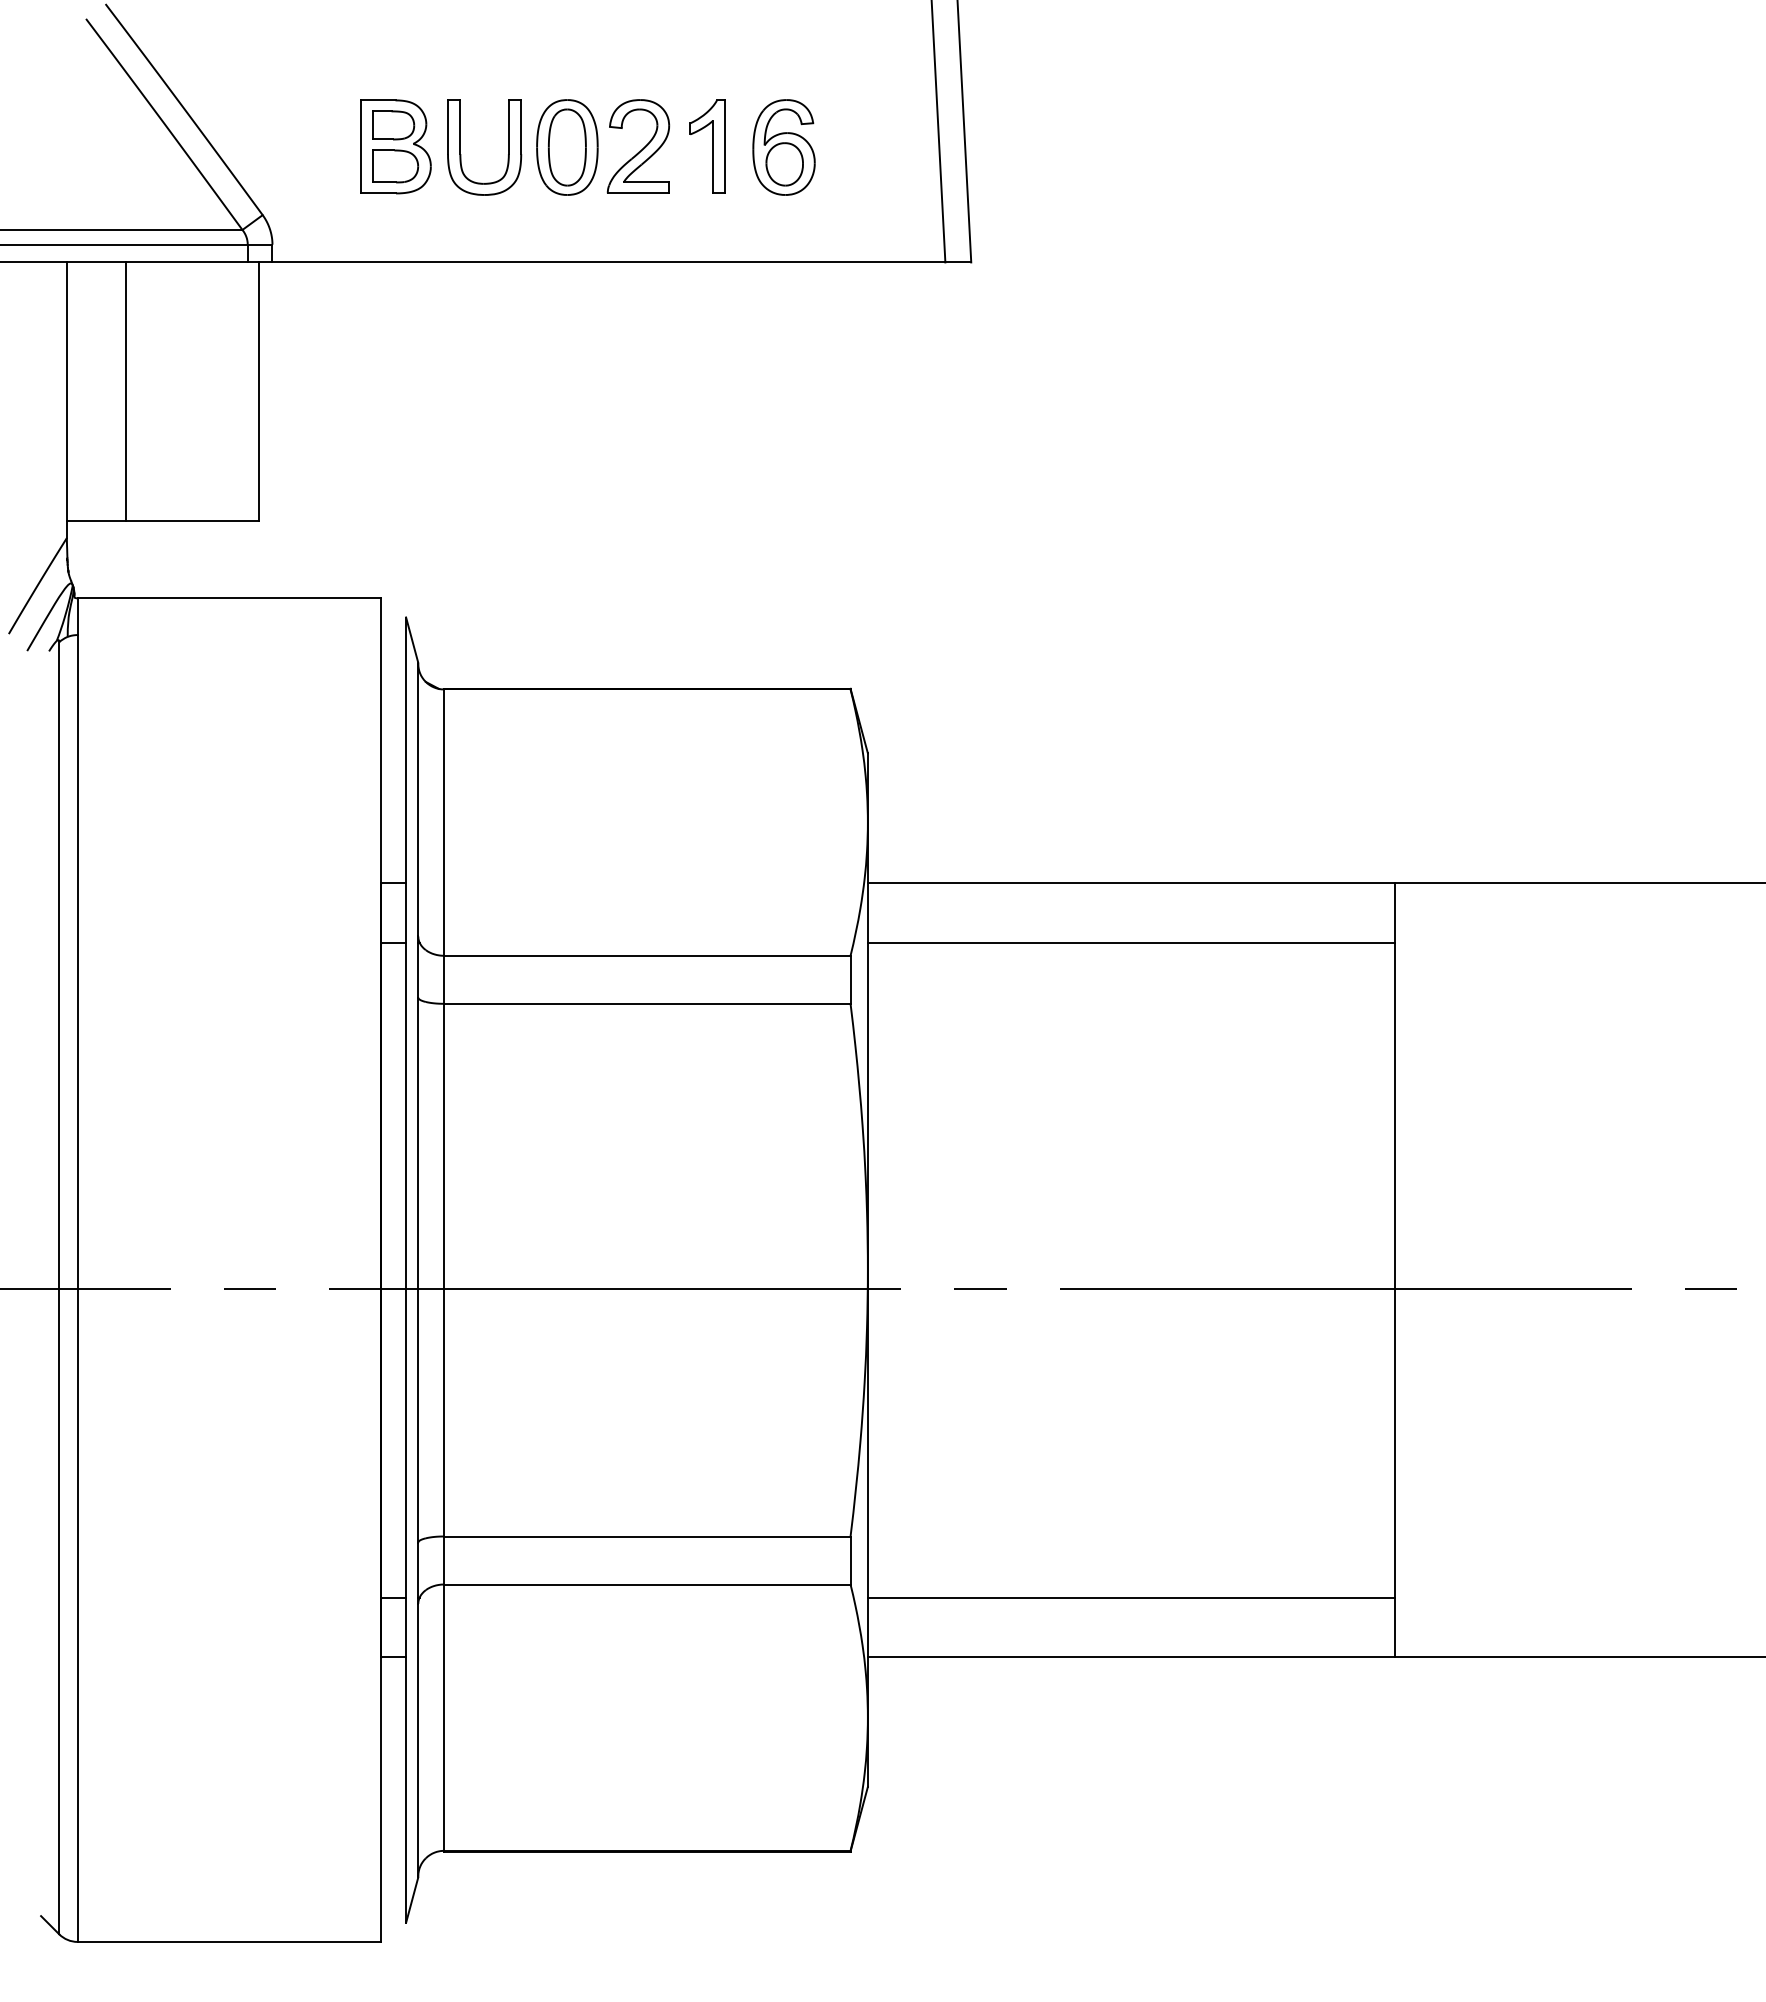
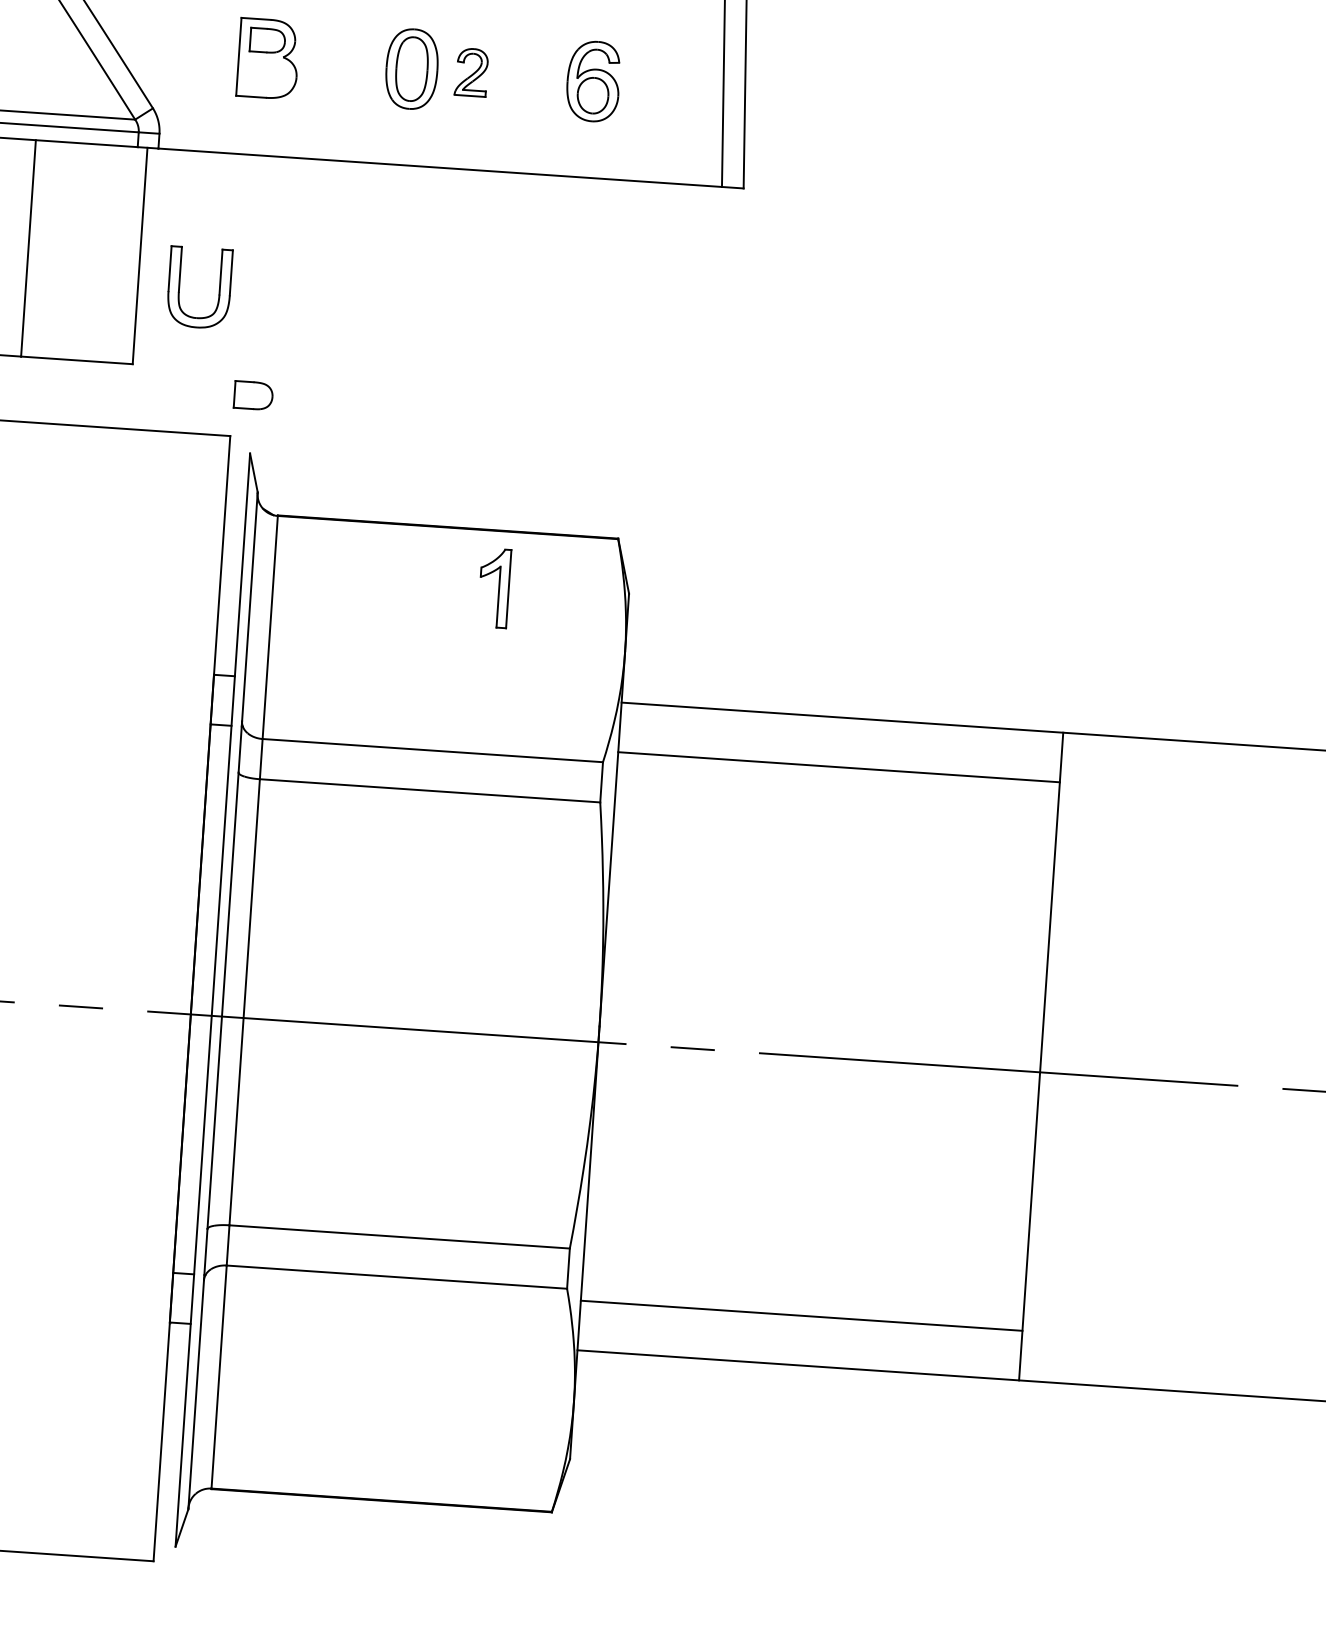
part: (638, 146) -> (471, 72), size x0.6
part: (707, 146) -> (494, 587), moved
part: (460, 147) -> (179, 286), moved
part: (395, 166) -> (253, 395), moved

